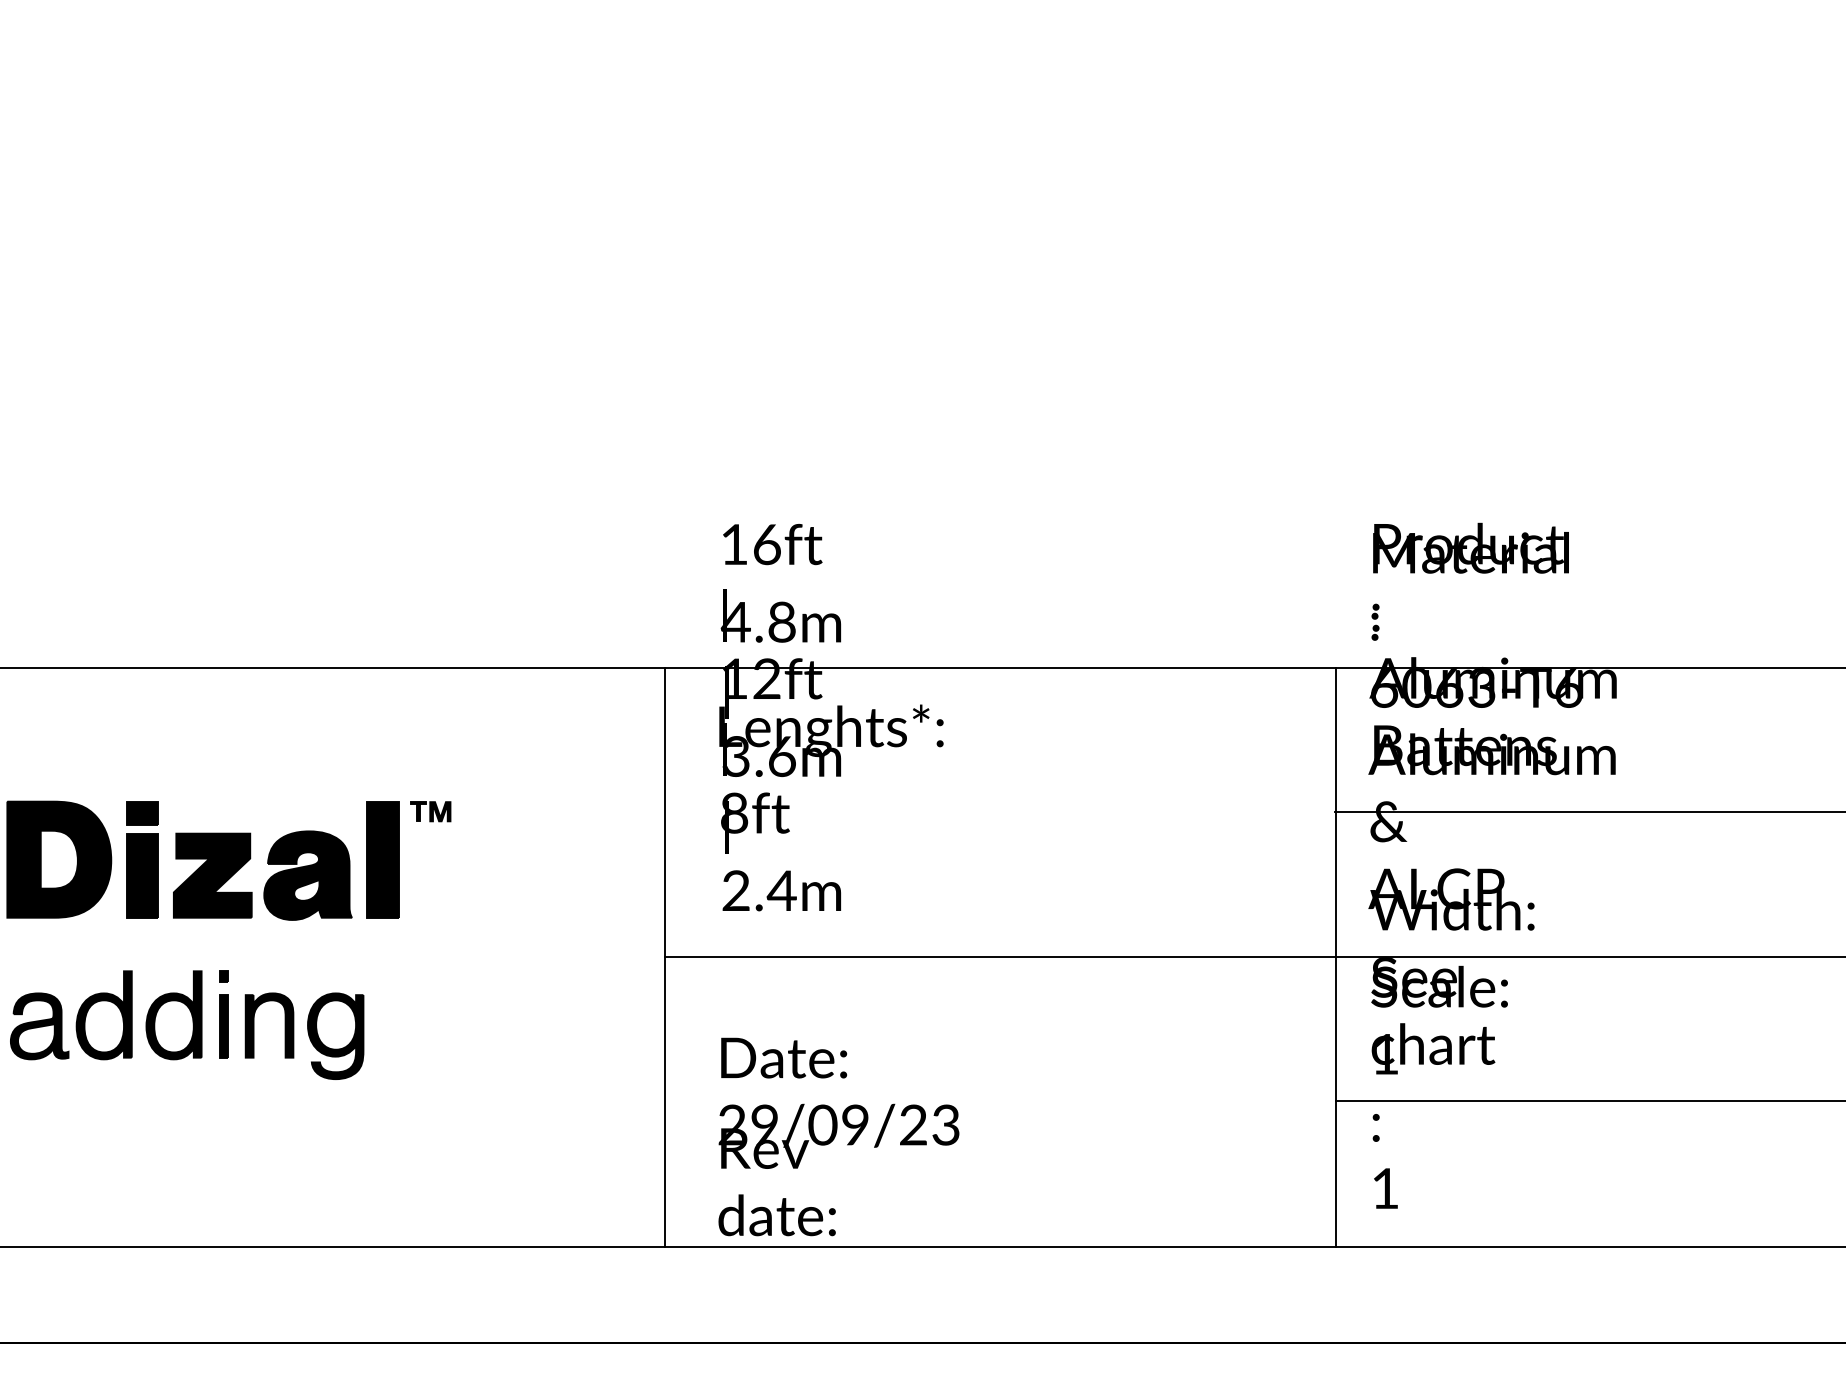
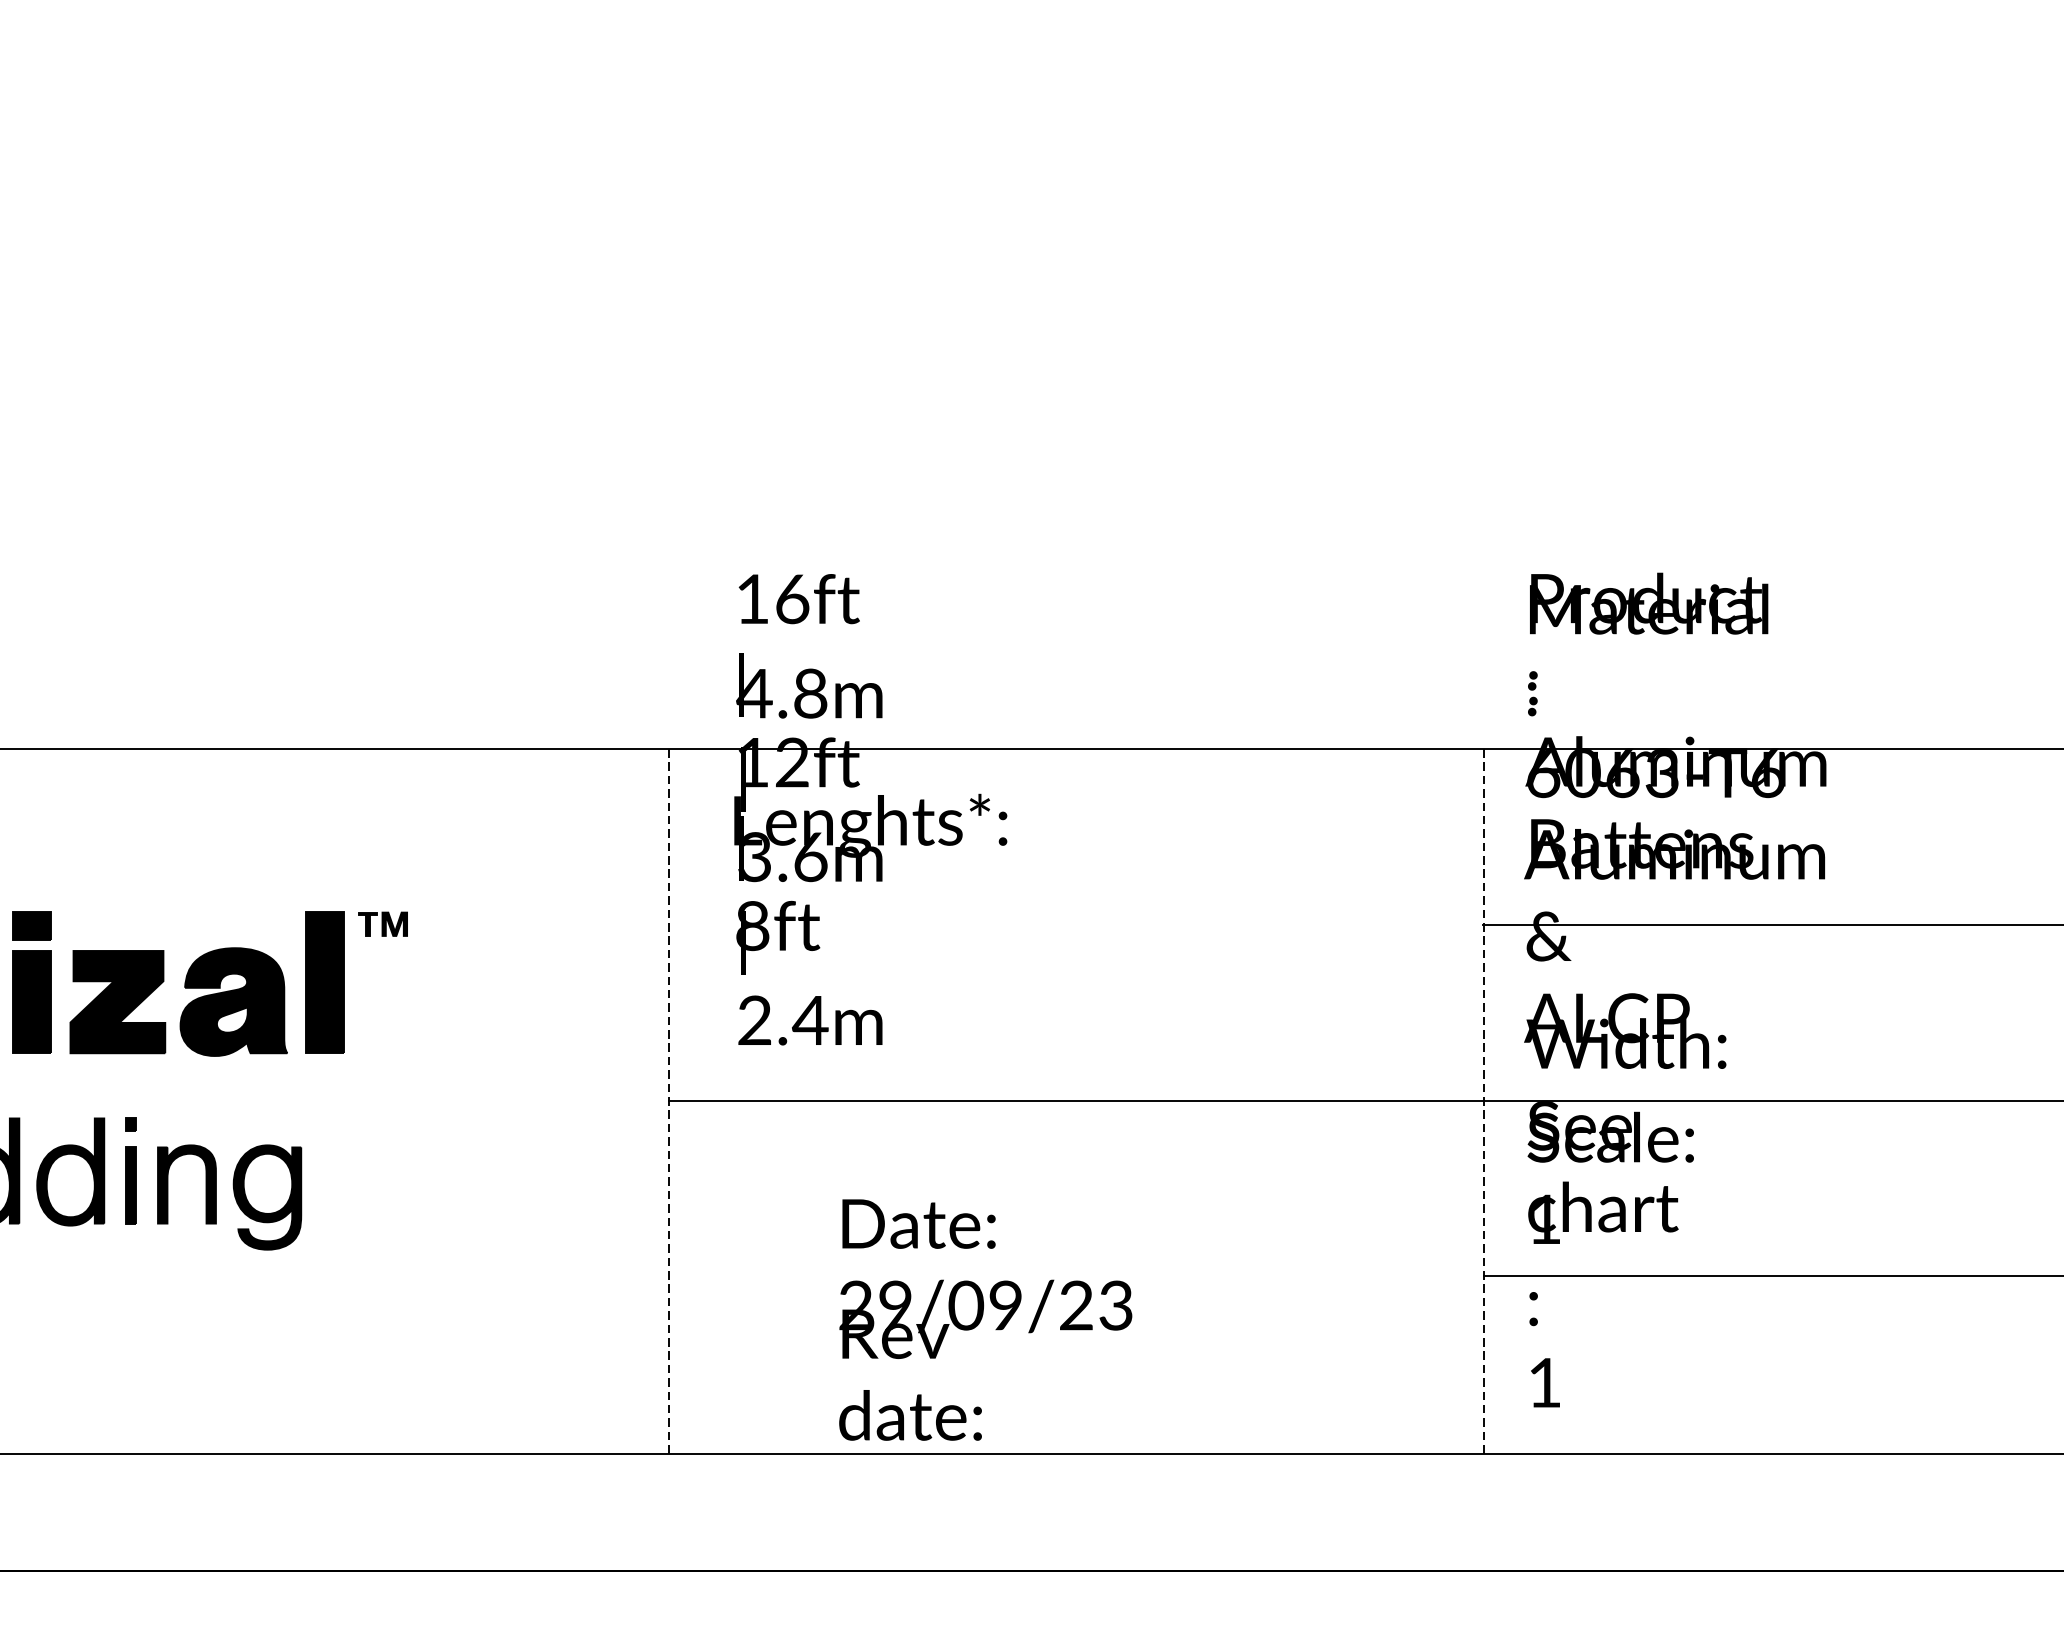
line: (665, 957) -> (668, 1101), solid -> dashed
line: (1335, 957) -> (1484, 1101), solid -> dashed
text: (838, 1136) -> (985, 1319), moved

